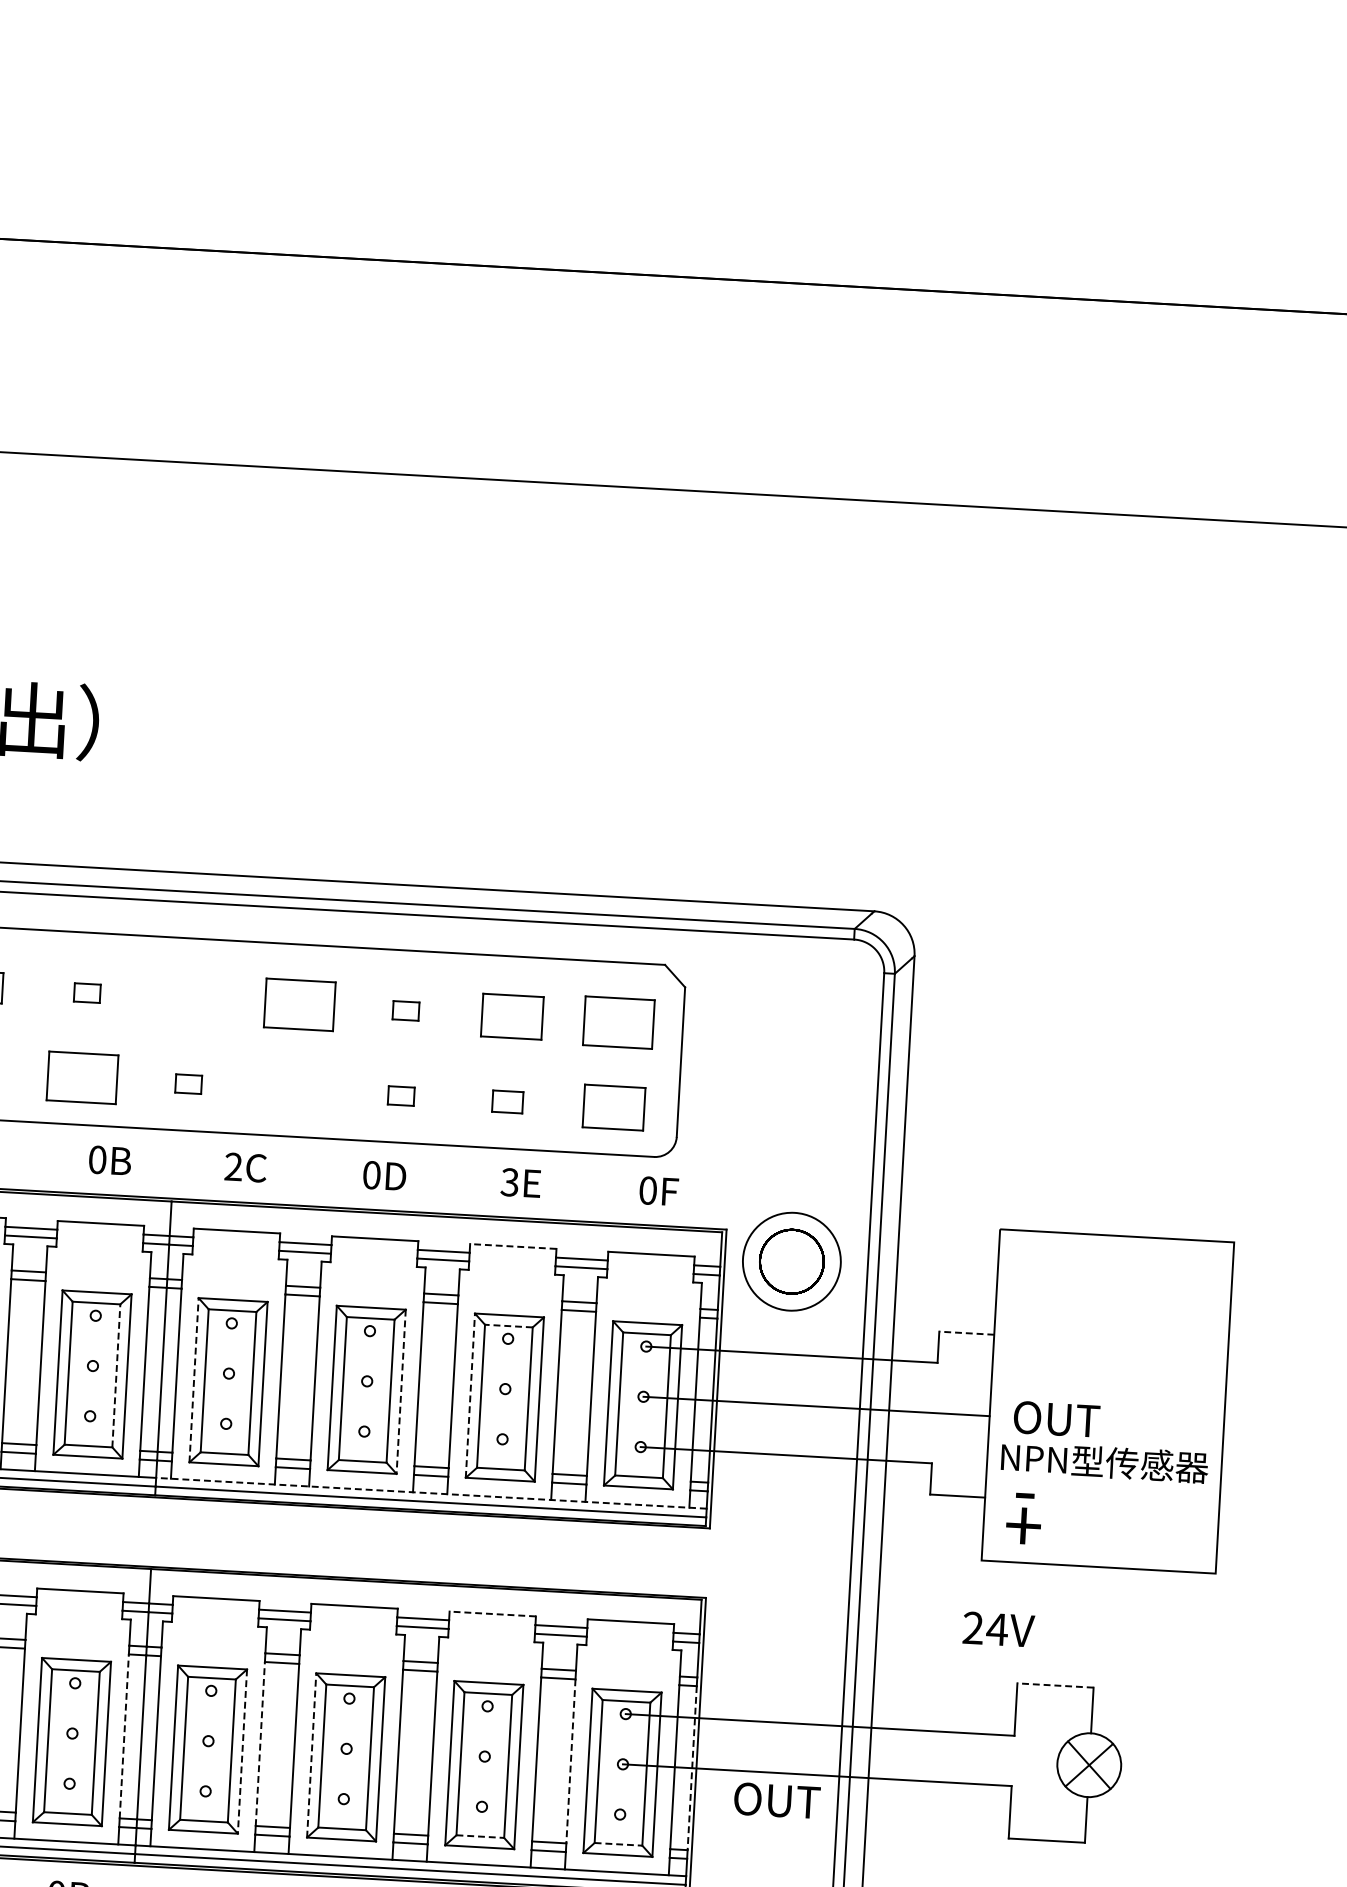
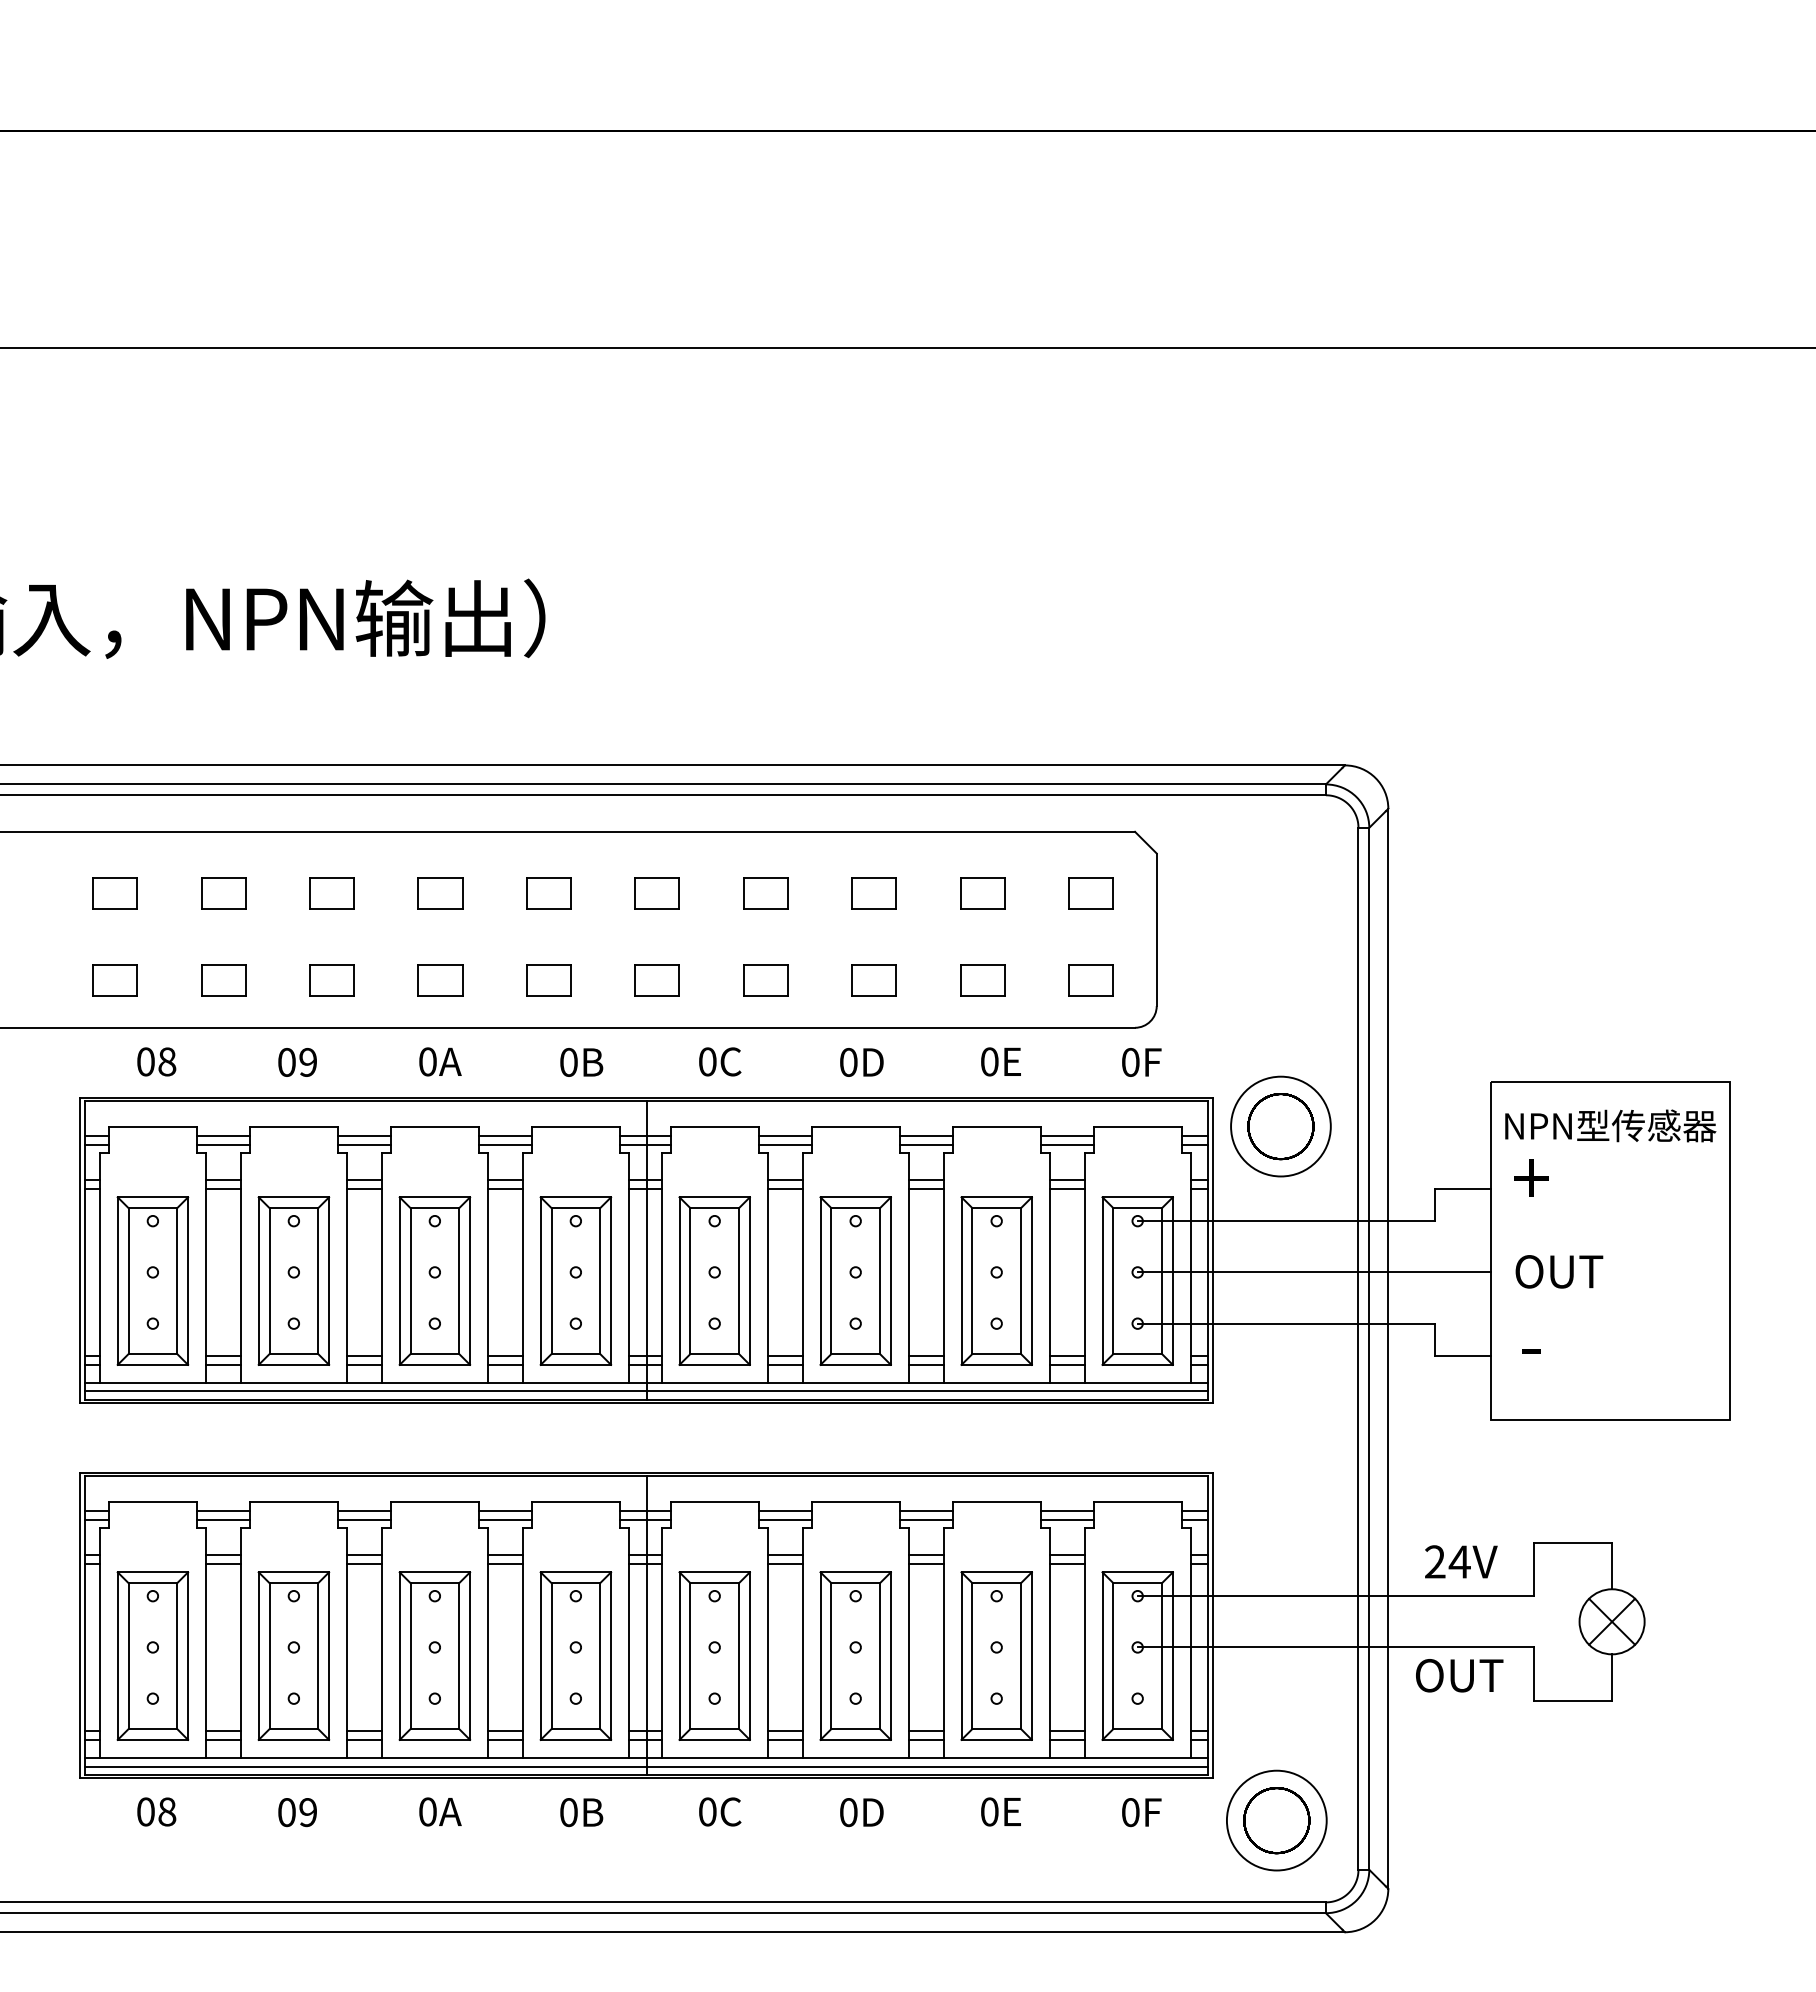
part: (86, 993) -> (548, 893), size x1.67
part: (192, 999) -> (656, 893), added
part: (299, 1005) -> (765, 893), size x0.62
part: (405, 1011) -> (873, 893), size x1.67
part: (512, 1016) -> (982, 893), size x0.71
part: (618, 1022) -> (1090, 893), size x0.62
part: (82, 1078) -> (548, 980), size x0.62
part: (187, 1084) -> (656, 980), size x1.67
part: (294, 1090) -> (765, 980), added
part: (400, 1096) -> (873, 980), size x1.67
part: (507, 1102) -> (982, 980), size x1.43
part: (613, 1108) -> (1090, 980), size x0.71
text: (233, 1166) -> (707, 1061), 2C -> 0C
text: (509, 1182) -> (989, 1061), 3E -> 0E
line: (513, 1246) -> (996, 1126), dashed -> solid
line: (508, 1326) -> (996, 1208), dashed -> solid
line: (966, 1333) -> (1462, 1189), dashed -> solid
line: (116, 1376) -> (600, 1281), dashed -> solid
line: (194, 1380) -> (679, 1281), dashed -> solid
line: (400, 1392) -> (890, 1281), dashed -> solid
line: (470, 1396) -> (961, 1281), dashed -> solid
text: (1104, 1462) -> (1610, 1125), moved
line: (431, 1493) -> (927, 1382), dashed -> solid
text: (1023, 1525) -> (1531, 1177), moved
line: (492, 1613) -> (996, 1501), dashed -> solid
text: (998, 1629) -> (1461, 1561), moved
line: (1055, 1685) -> (1573, 1542), dashed -> solid
line: (123, 1736) -> (628, 1647), dashed -> solid
line: (260, 1744) -> (767, 1647), dashed -> solid
line: (242, 1751) -> (749, 1656), dashed -> solid
line: (311, 1755) -> (820, 1656), dashed -> solid
line: (570, 1761) -> (1084, 1647), dashed -> solid
line: (692, 1768) -> (1208, 1647), dashed -> solid
text: (777, 1800) -> (1459, 1675), moved
line: (481, 1837) -> (997, 1729), dashed -> solid
line: (619, 1844) -> (1138, 1729), dashed -> solid

